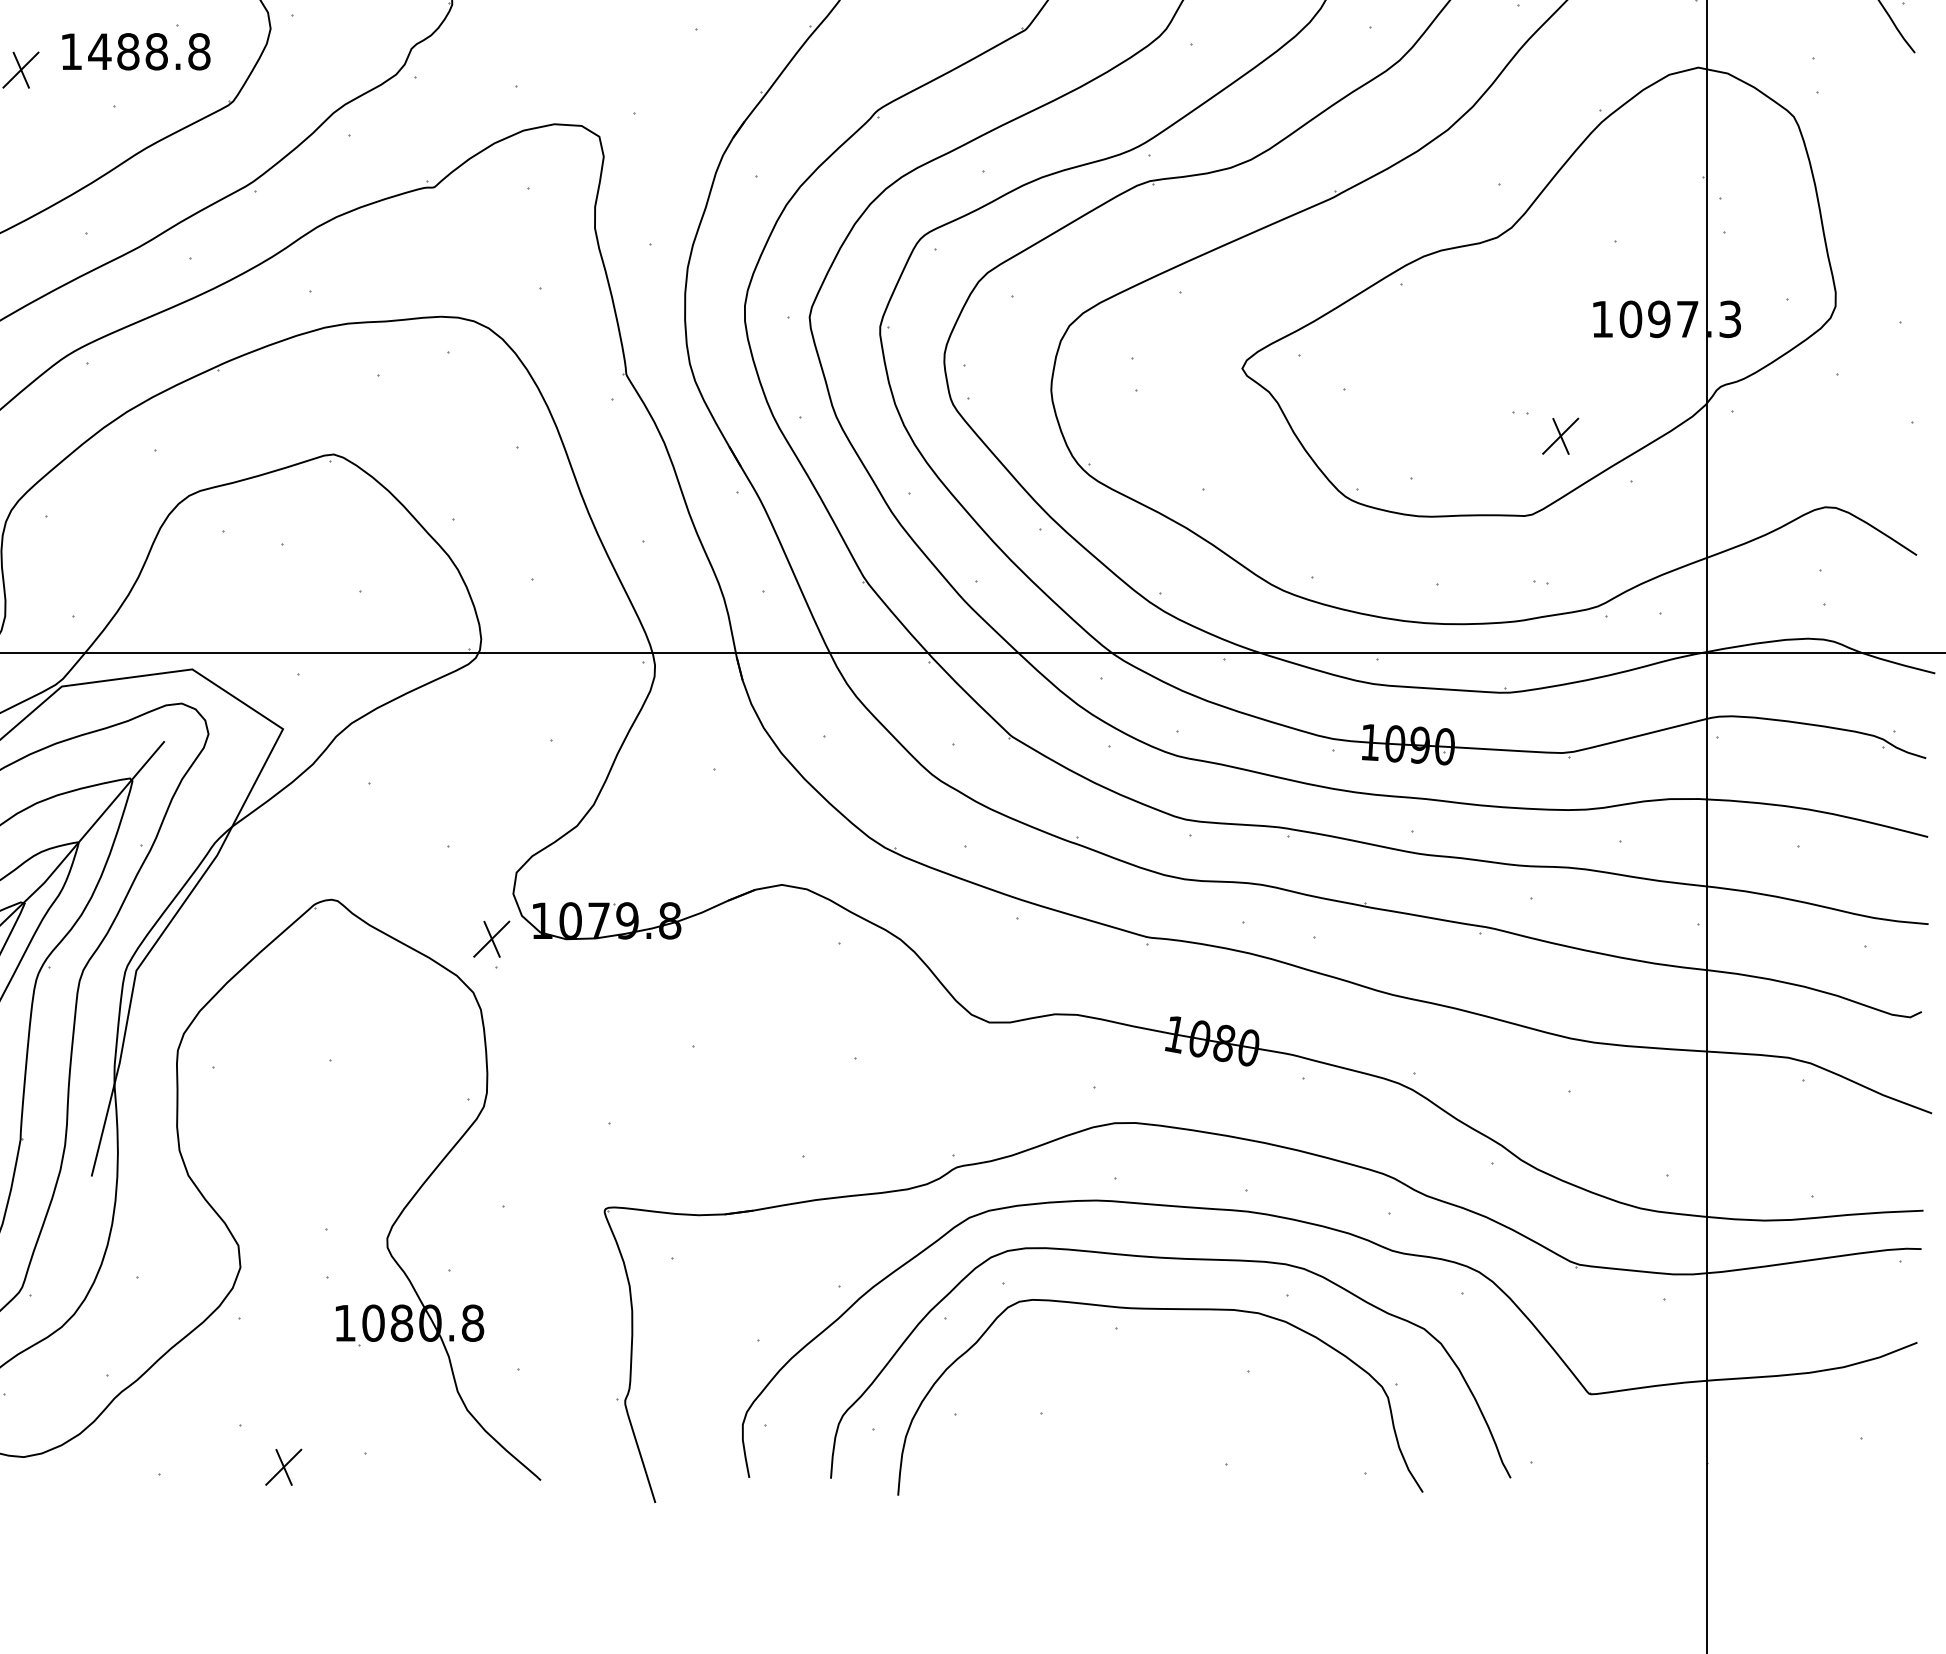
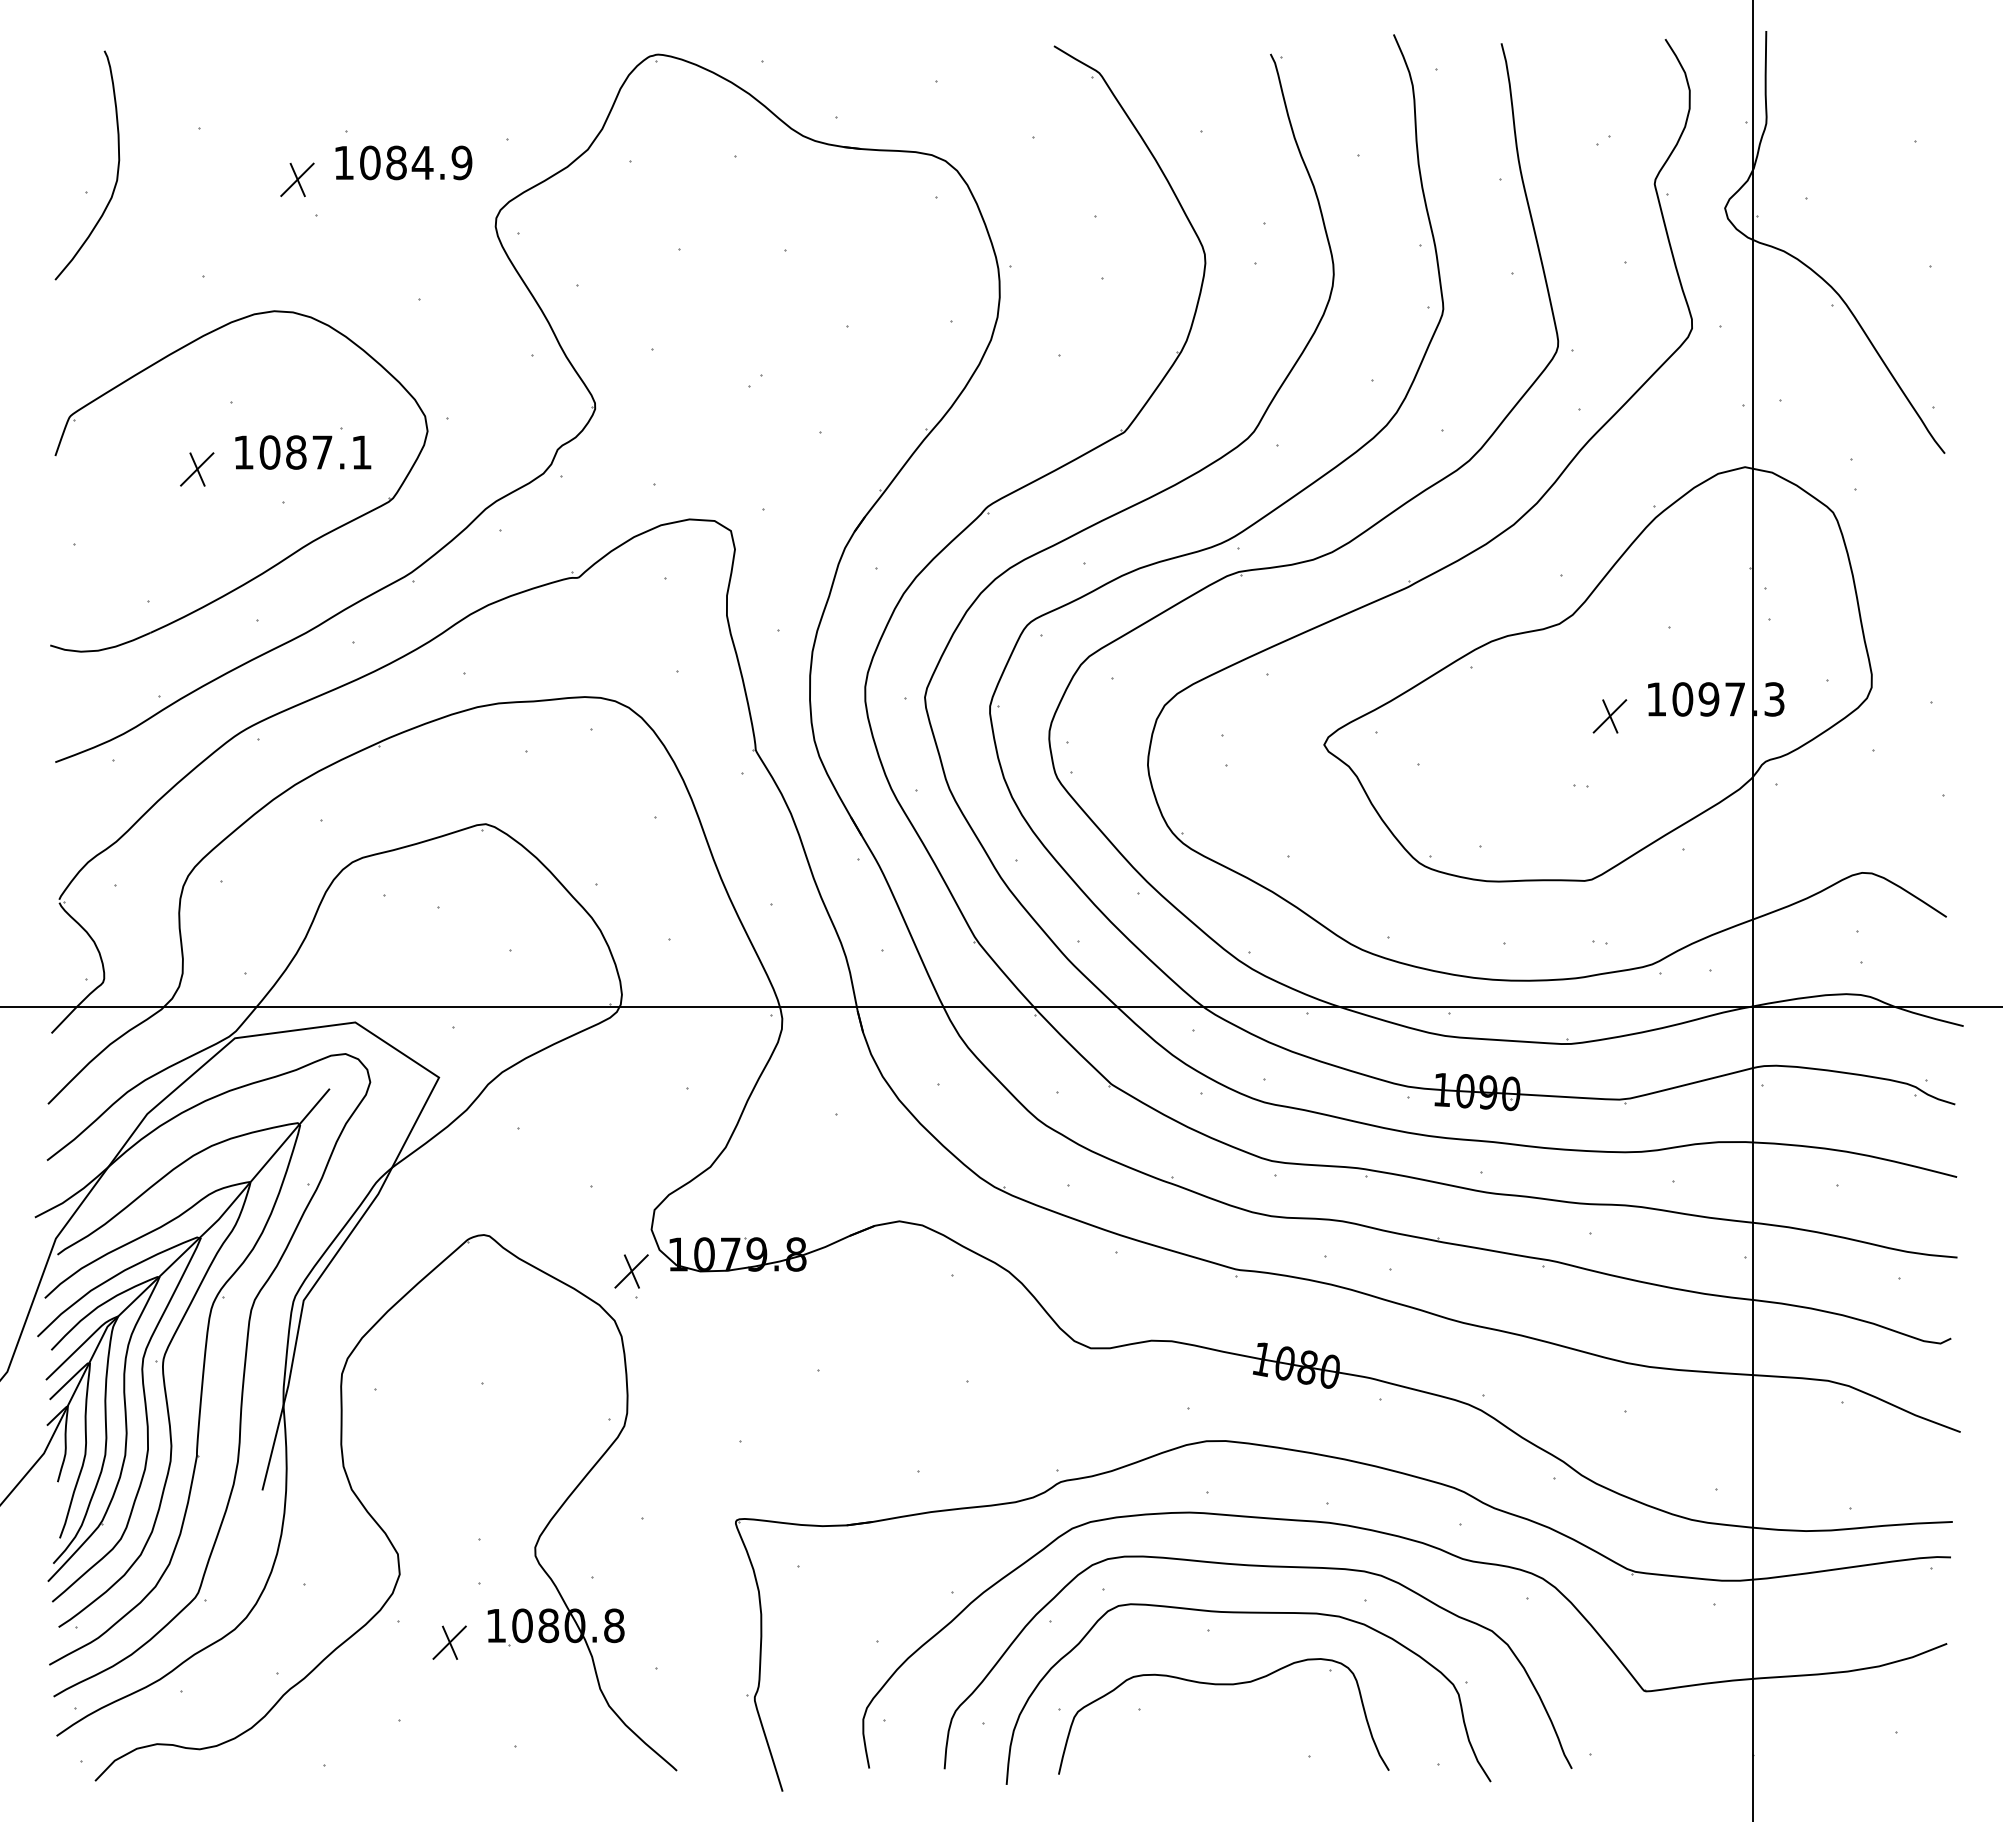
text: (149, 51) -> (315, 452), 1488.8 -> 1087.1
part: (1560, 436) -> (1609, 716), moved
curve: (1133, 1387) -> (1223, 1685), added
part: (283, 1467) -> (449, 1642), moved

